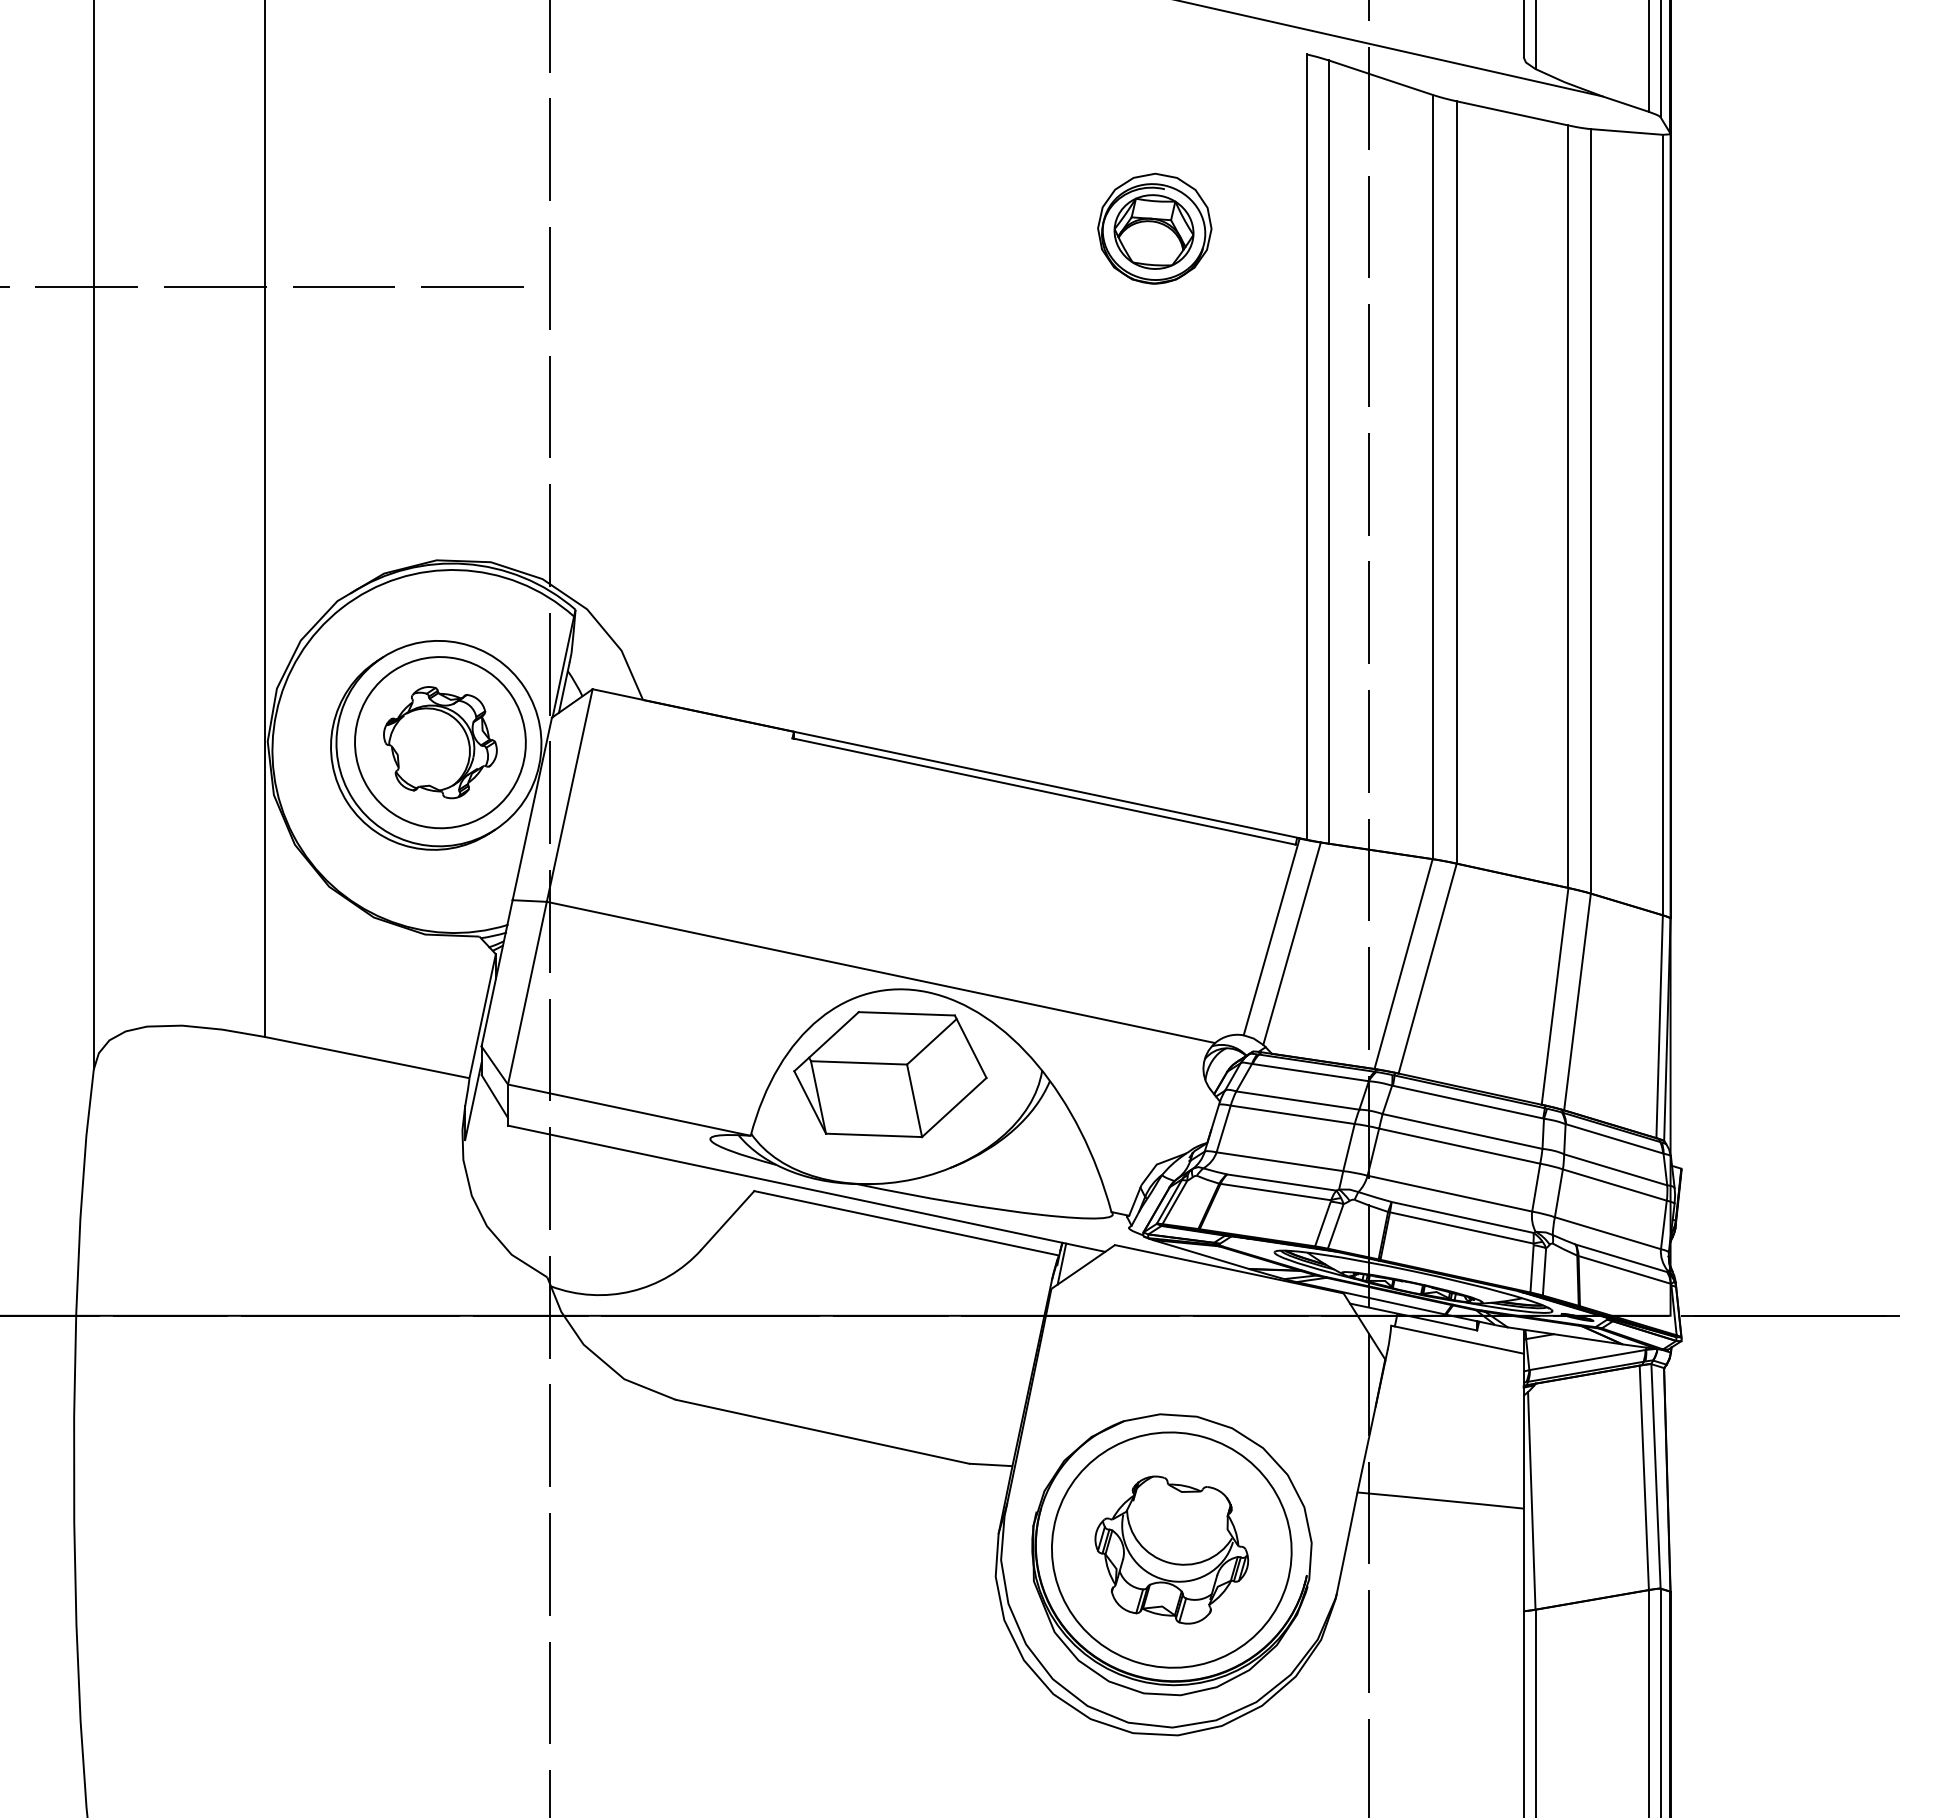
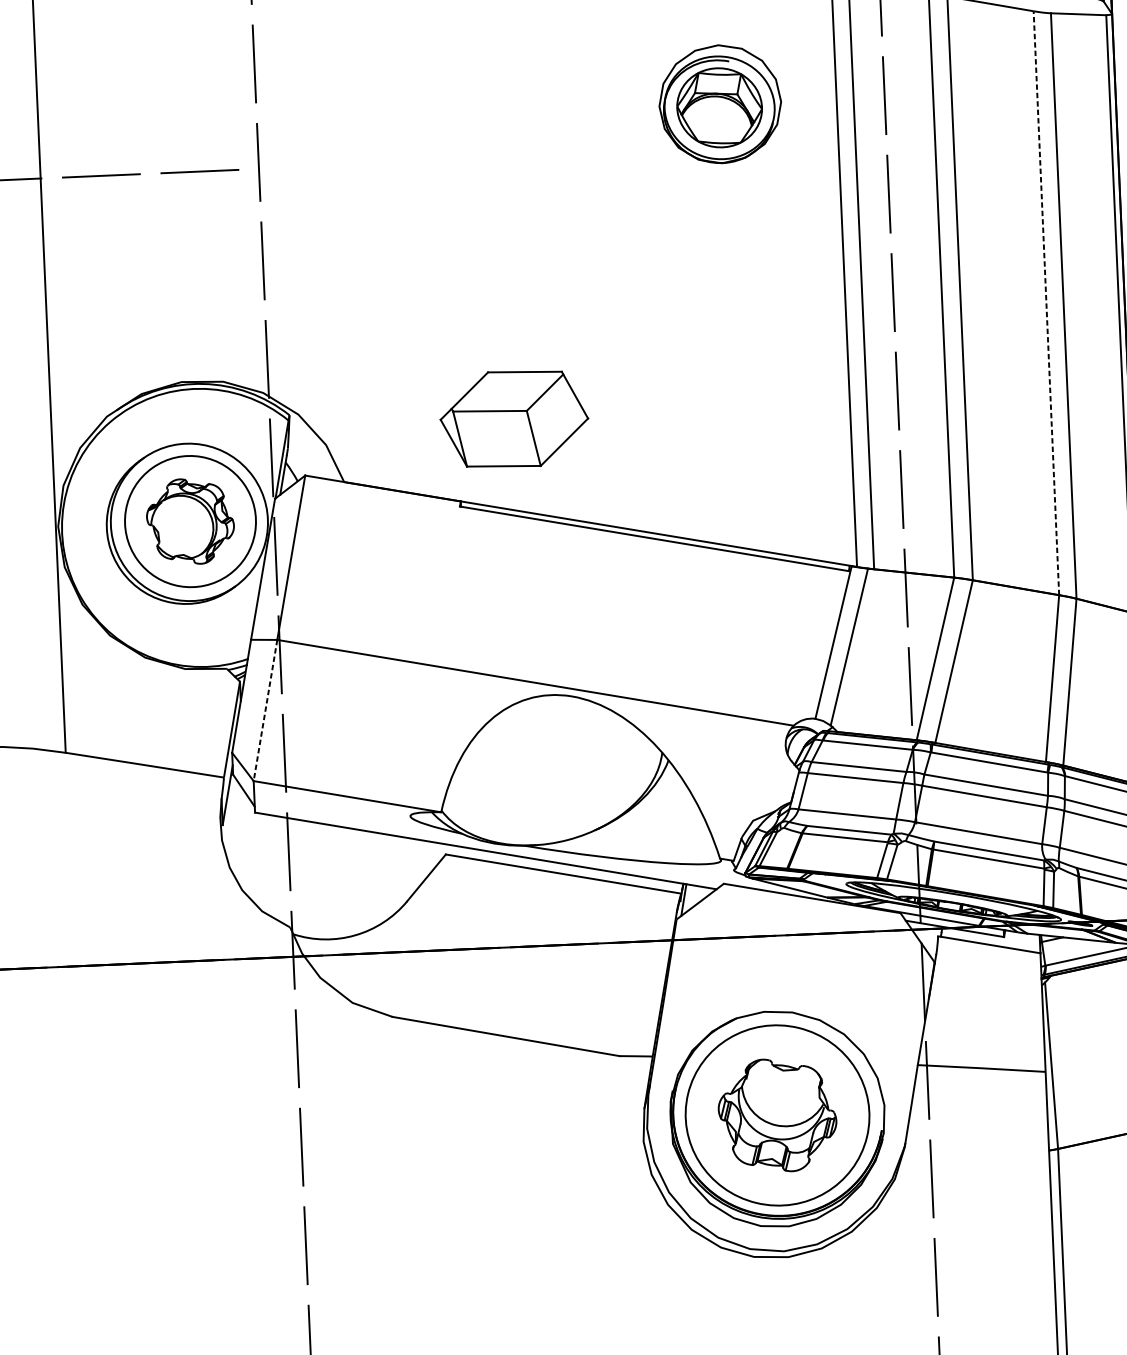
part: (1154, 228) -> (720, 103), size x1.4
line: (1568, 506) -> (1046, 303), solid -> dashed
line: (527, 993) -> (265, 710), solid -> dashed
part: (890, 1074) -> (514, 419), moved

